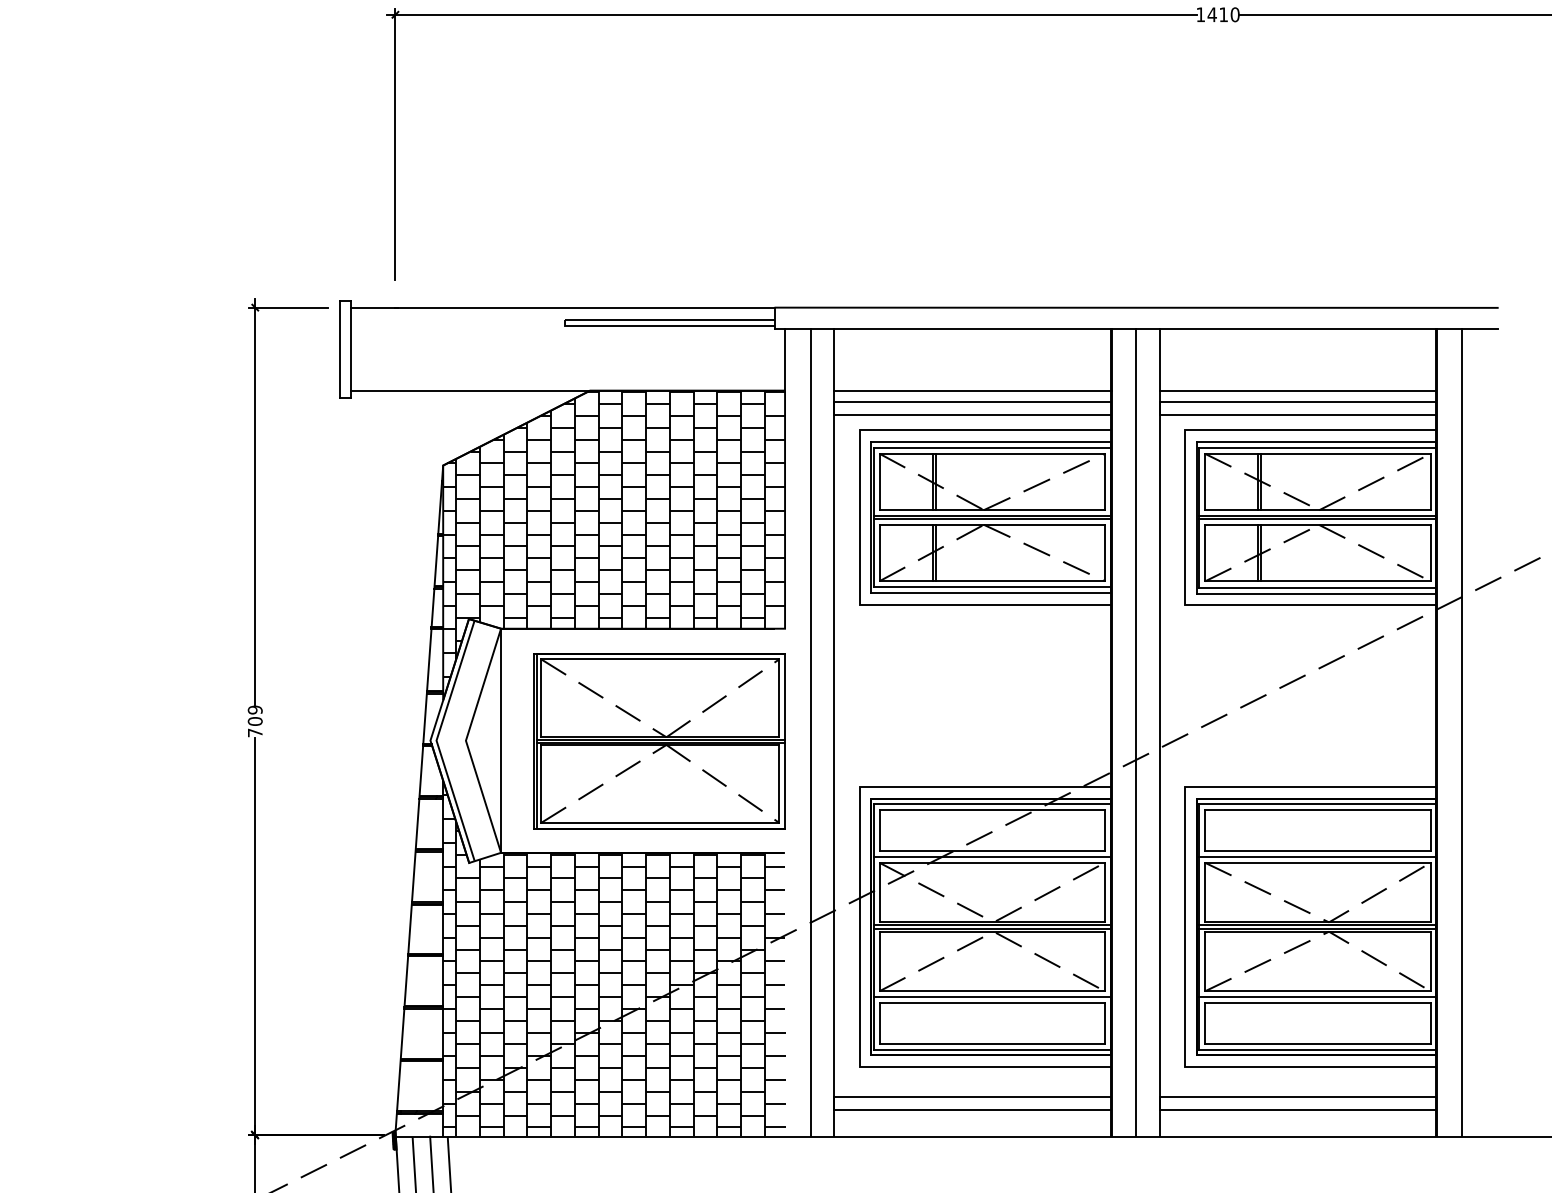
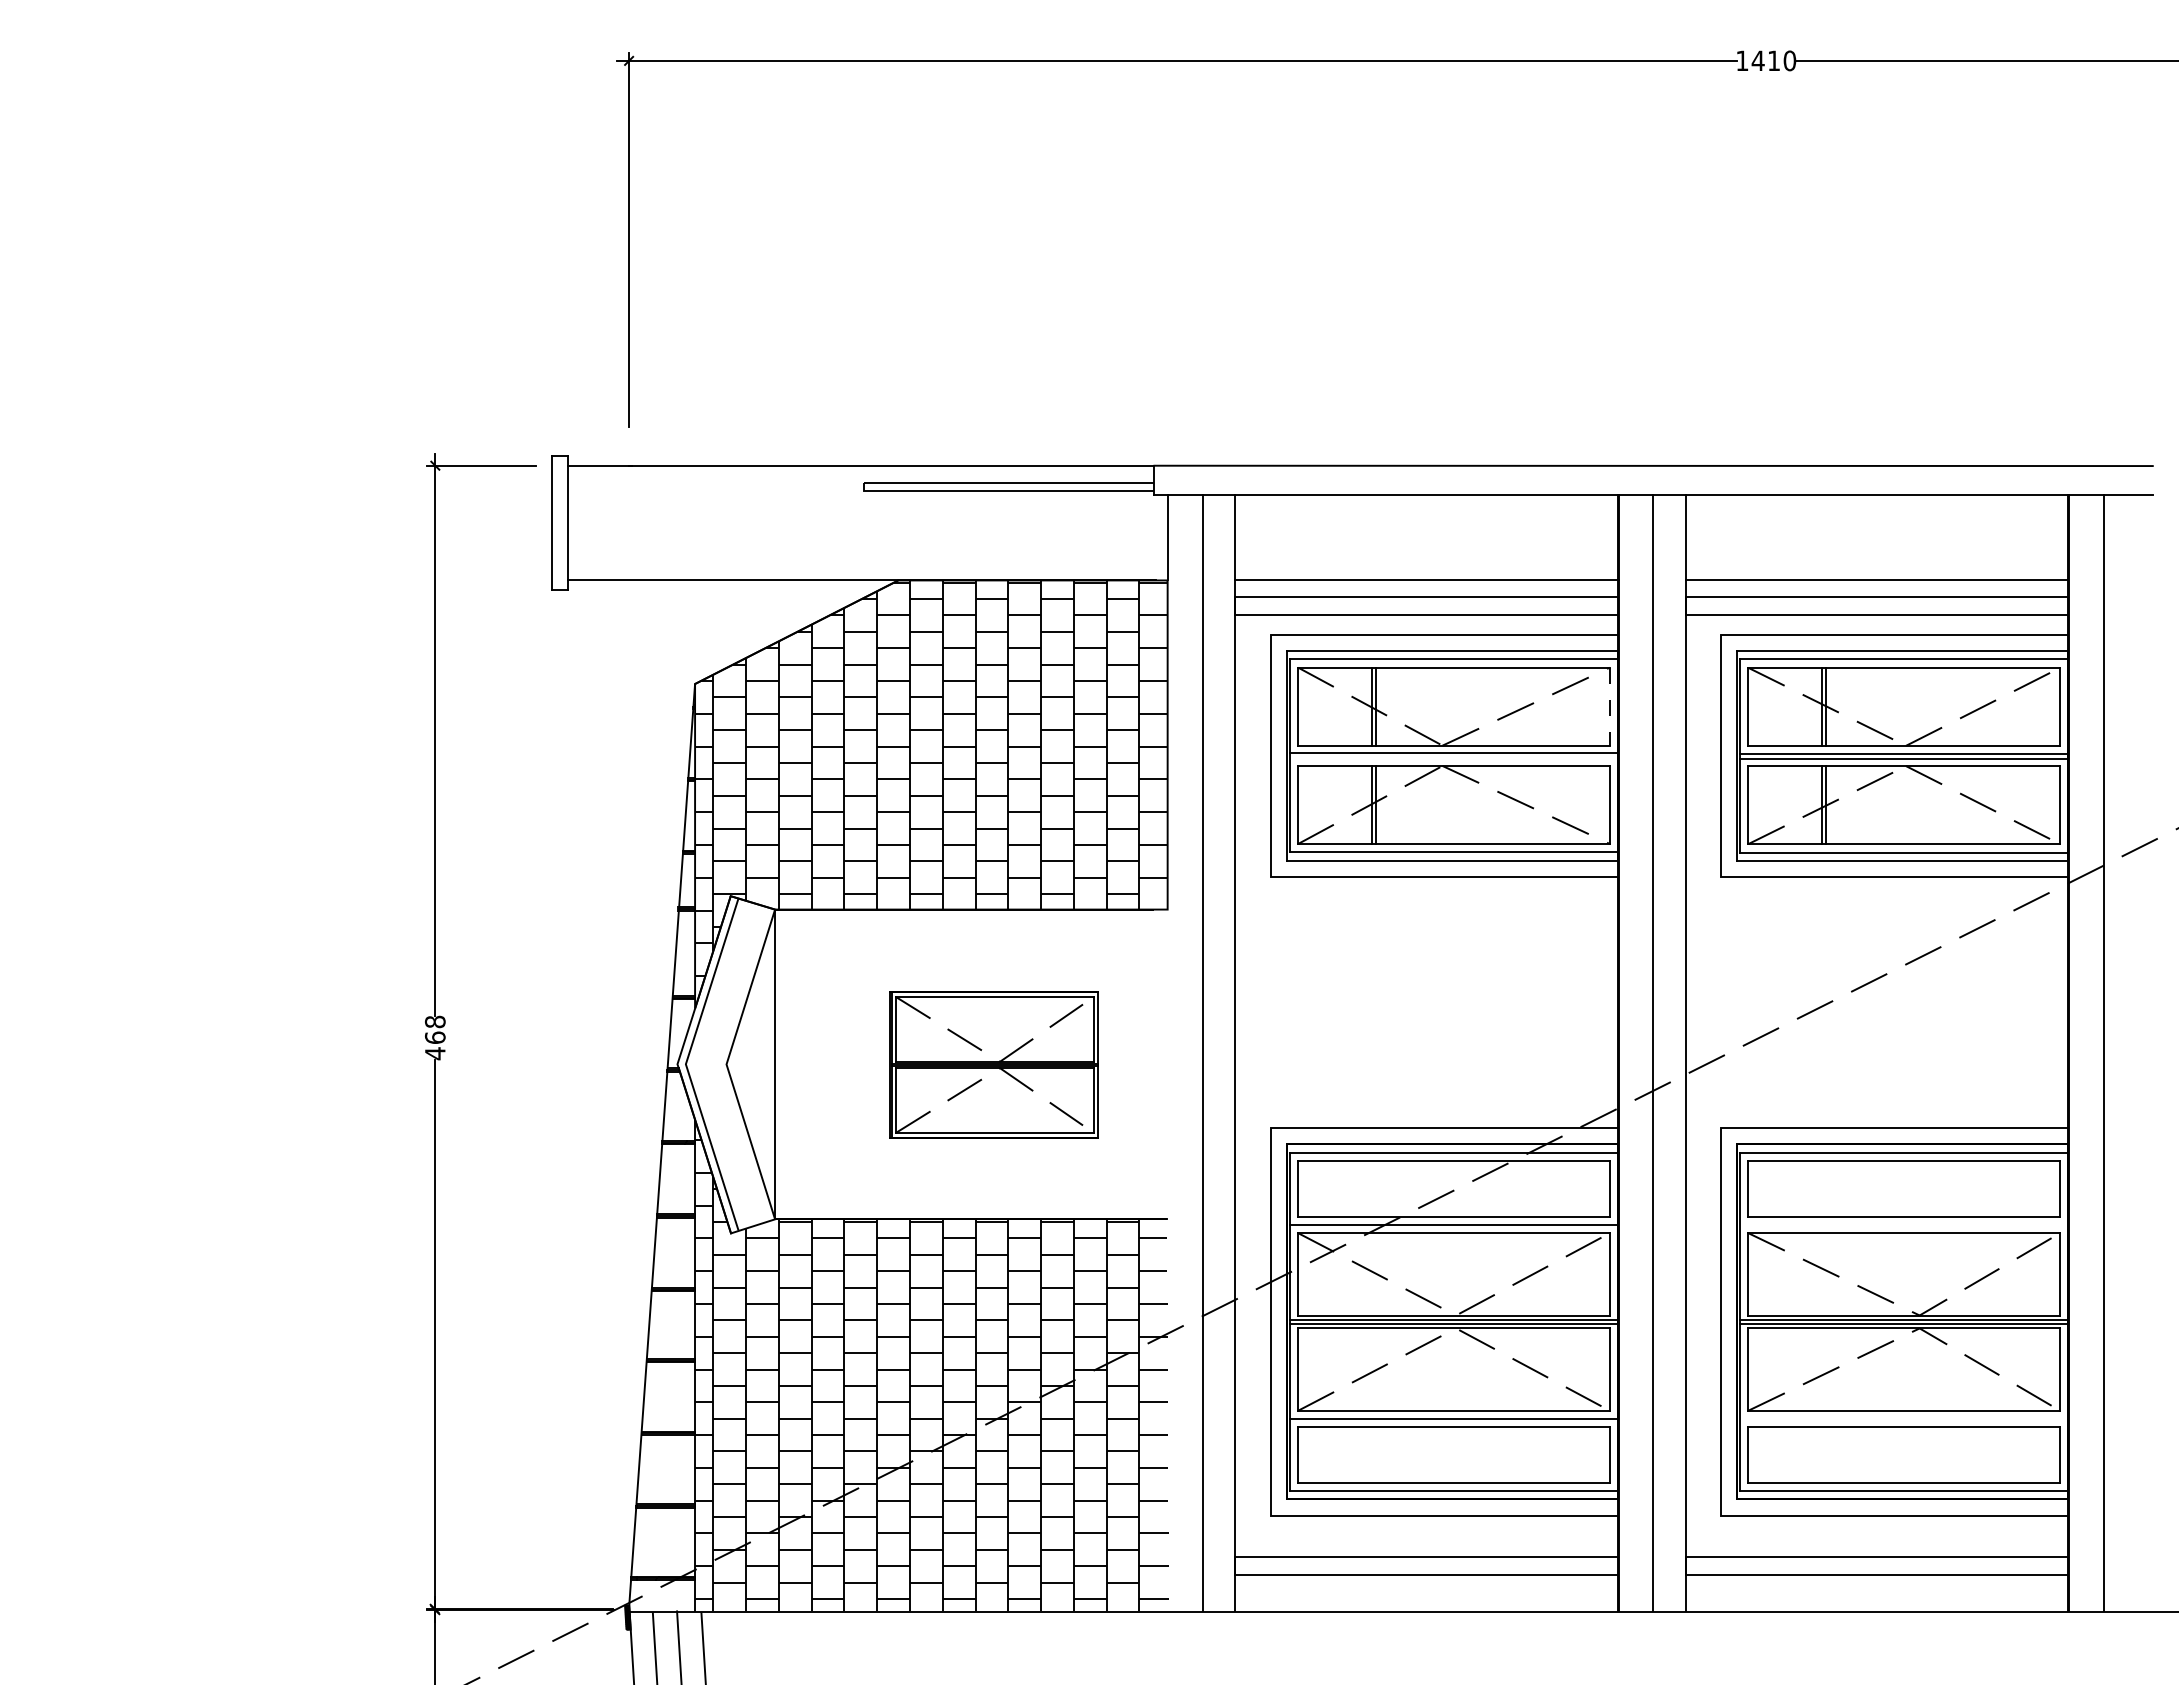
line: (1104, 481) -> (1609, 706), solid -> dashed
line: (991, 519) -> (1453, 758), removed
text: (254, 721) -> (434, 1037), 709 -> 468
part: (659, 740) -> (994, 1064), size x0.6
line: (1318, 857) -> (1904, 1225), removed
line: (1318, 996) -> (1904, 1418), removed

